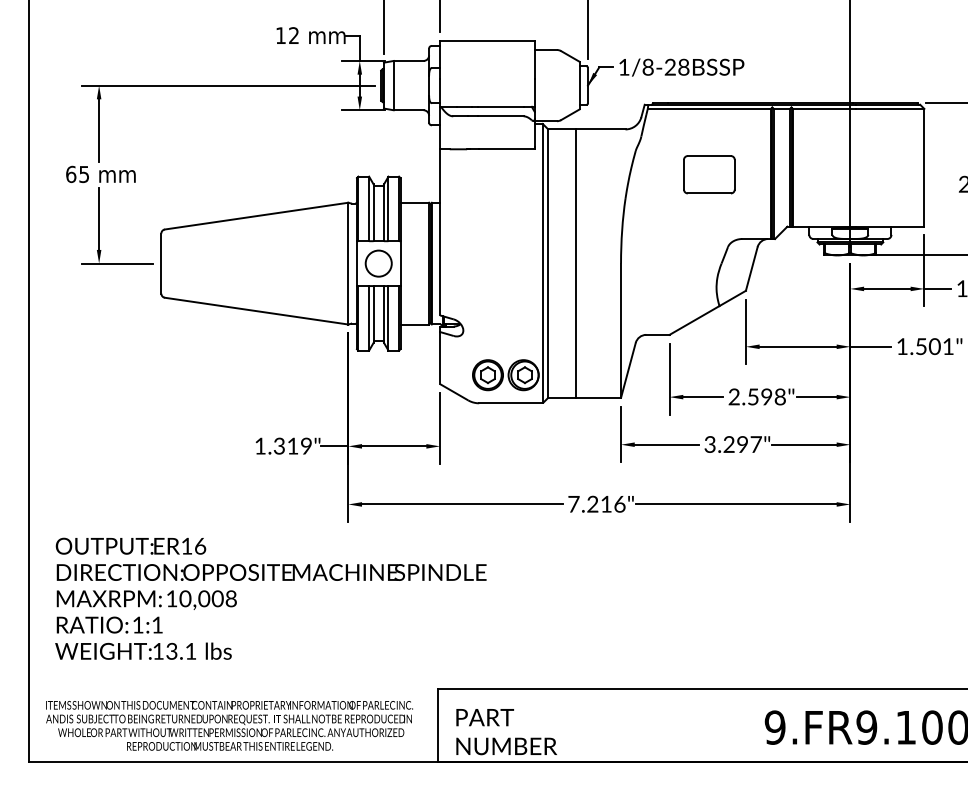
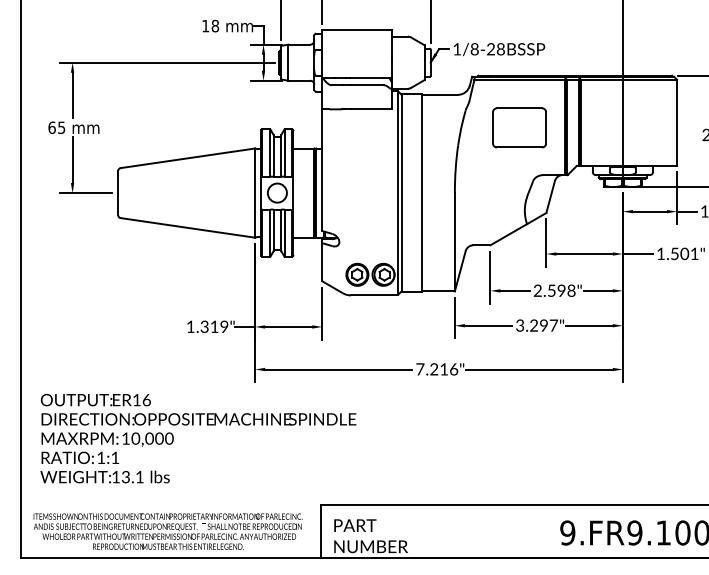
text: (294, 35) -> (215, 25), 12 -> 18
part: (709, 174) -> (519, 127), size x1.43
text: (231, 599) -> (169, 439), 10,008 -> 10,000

